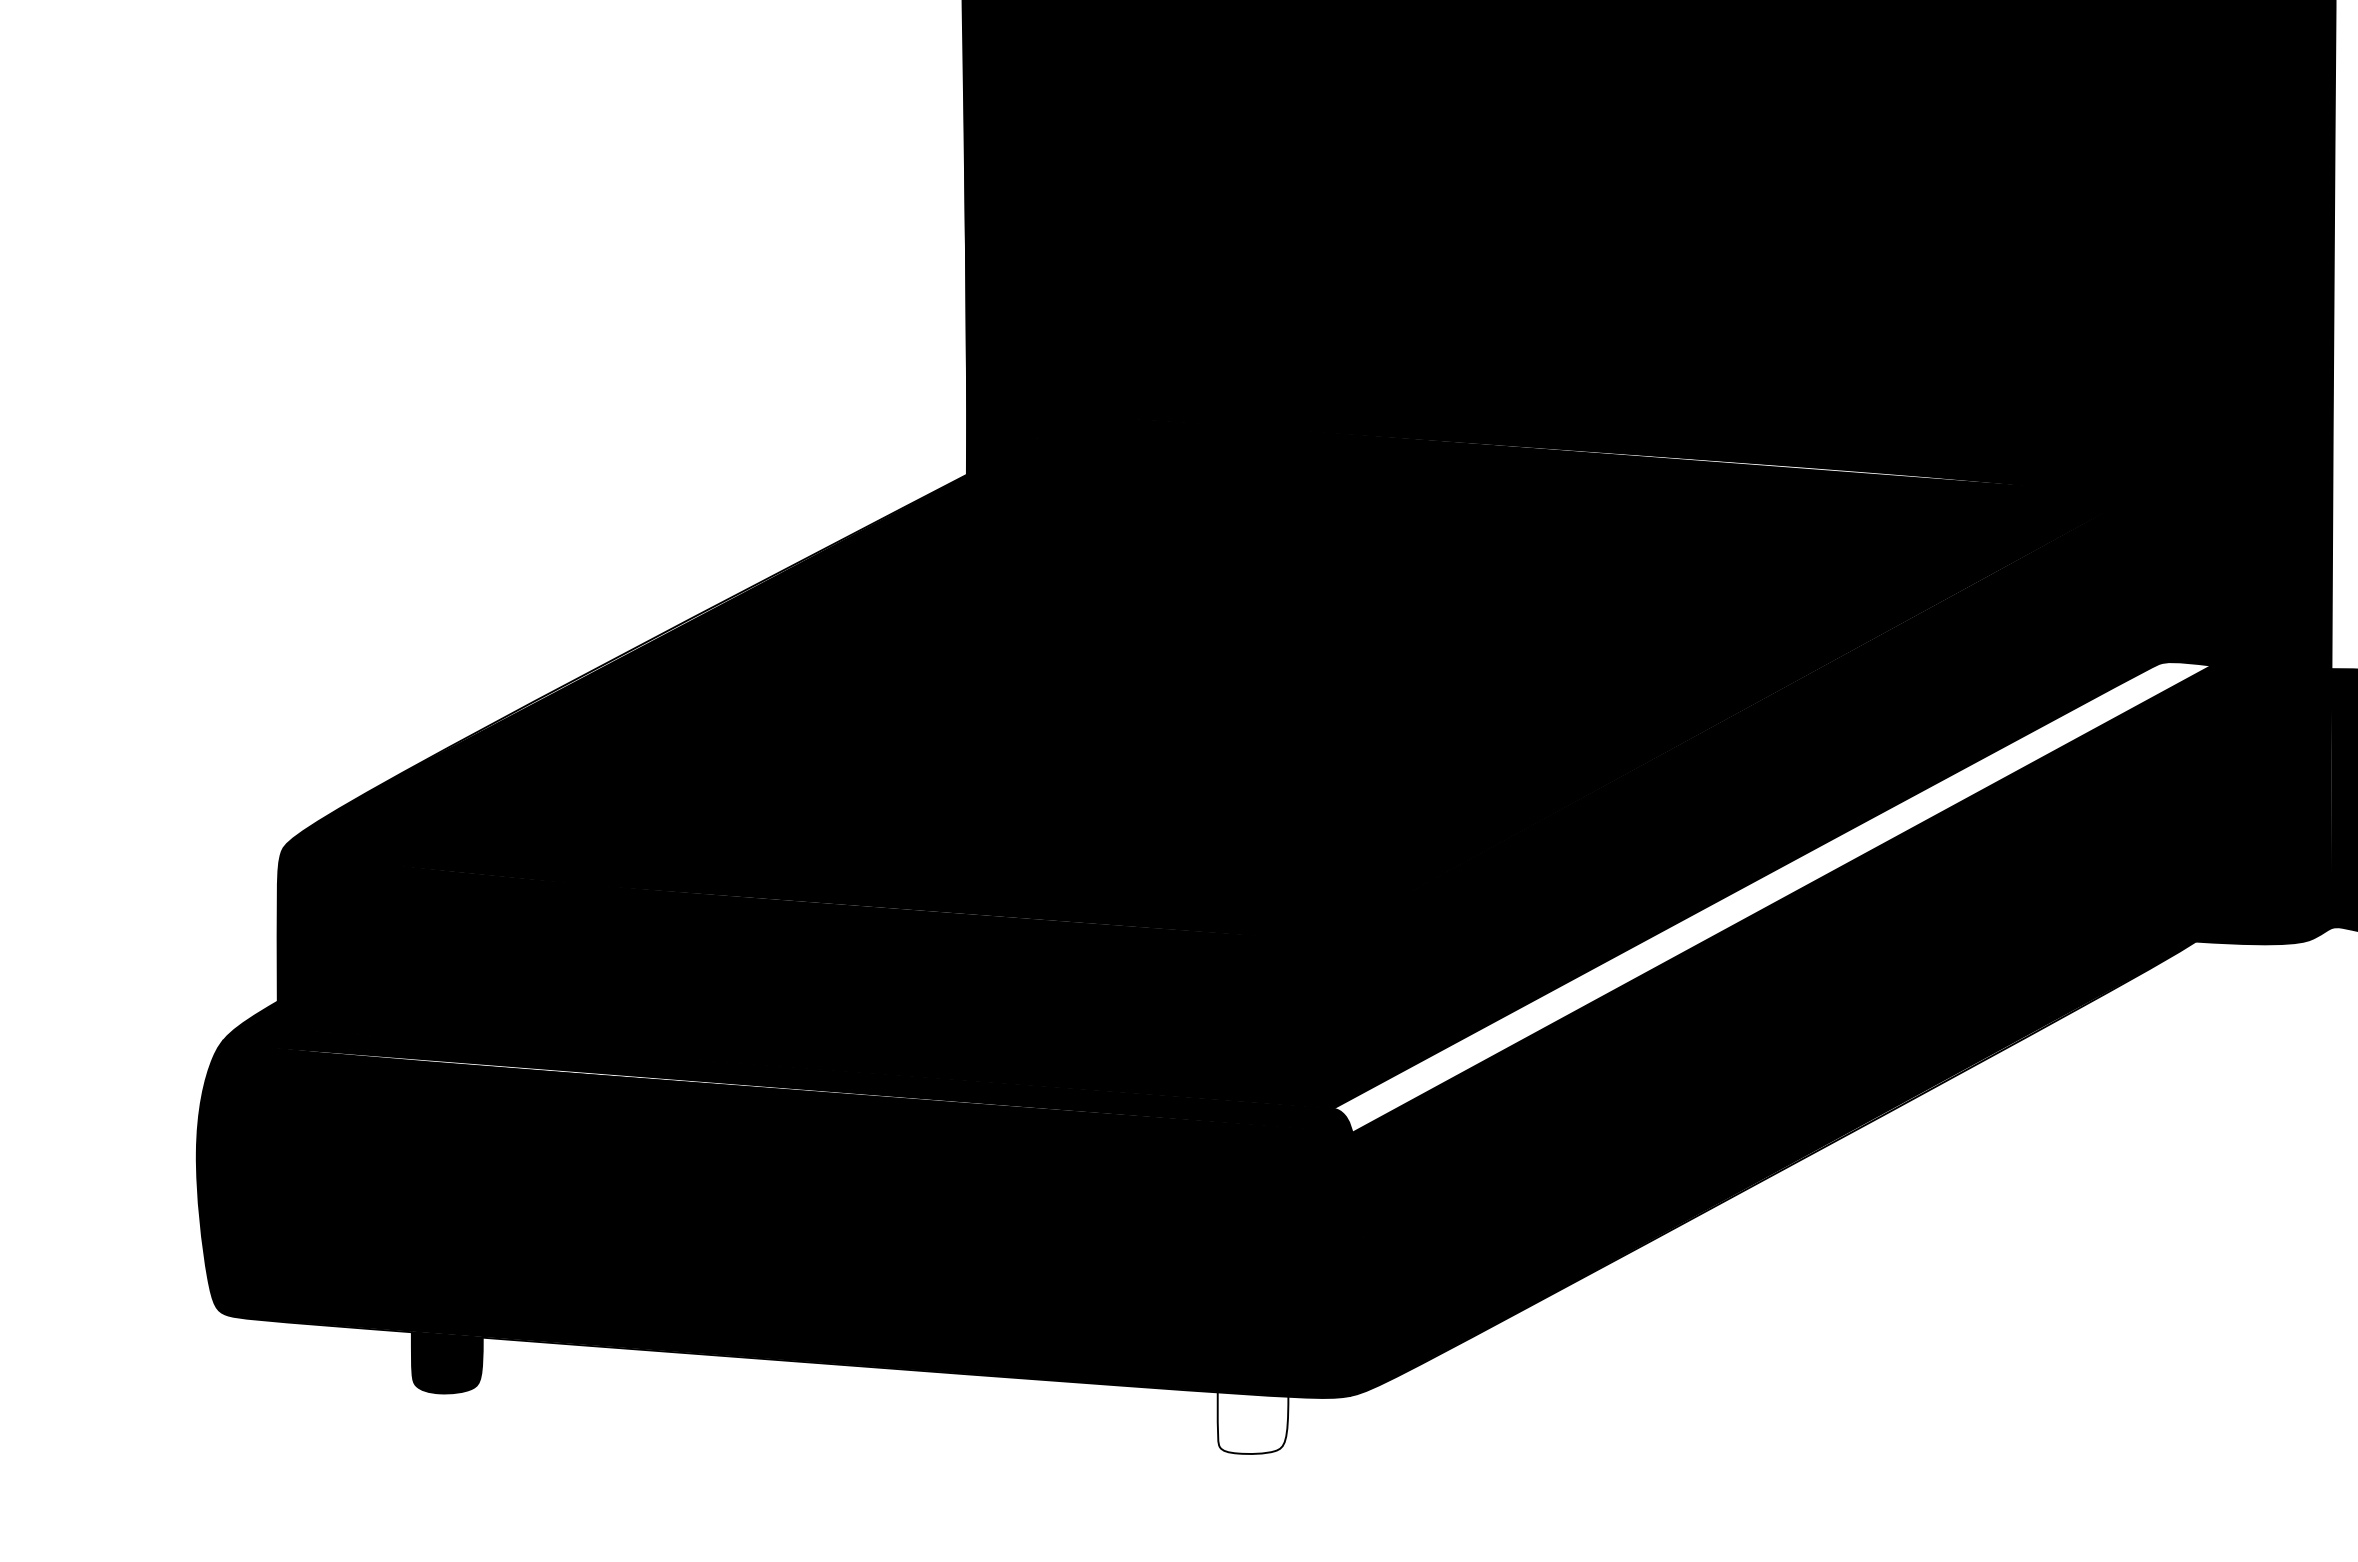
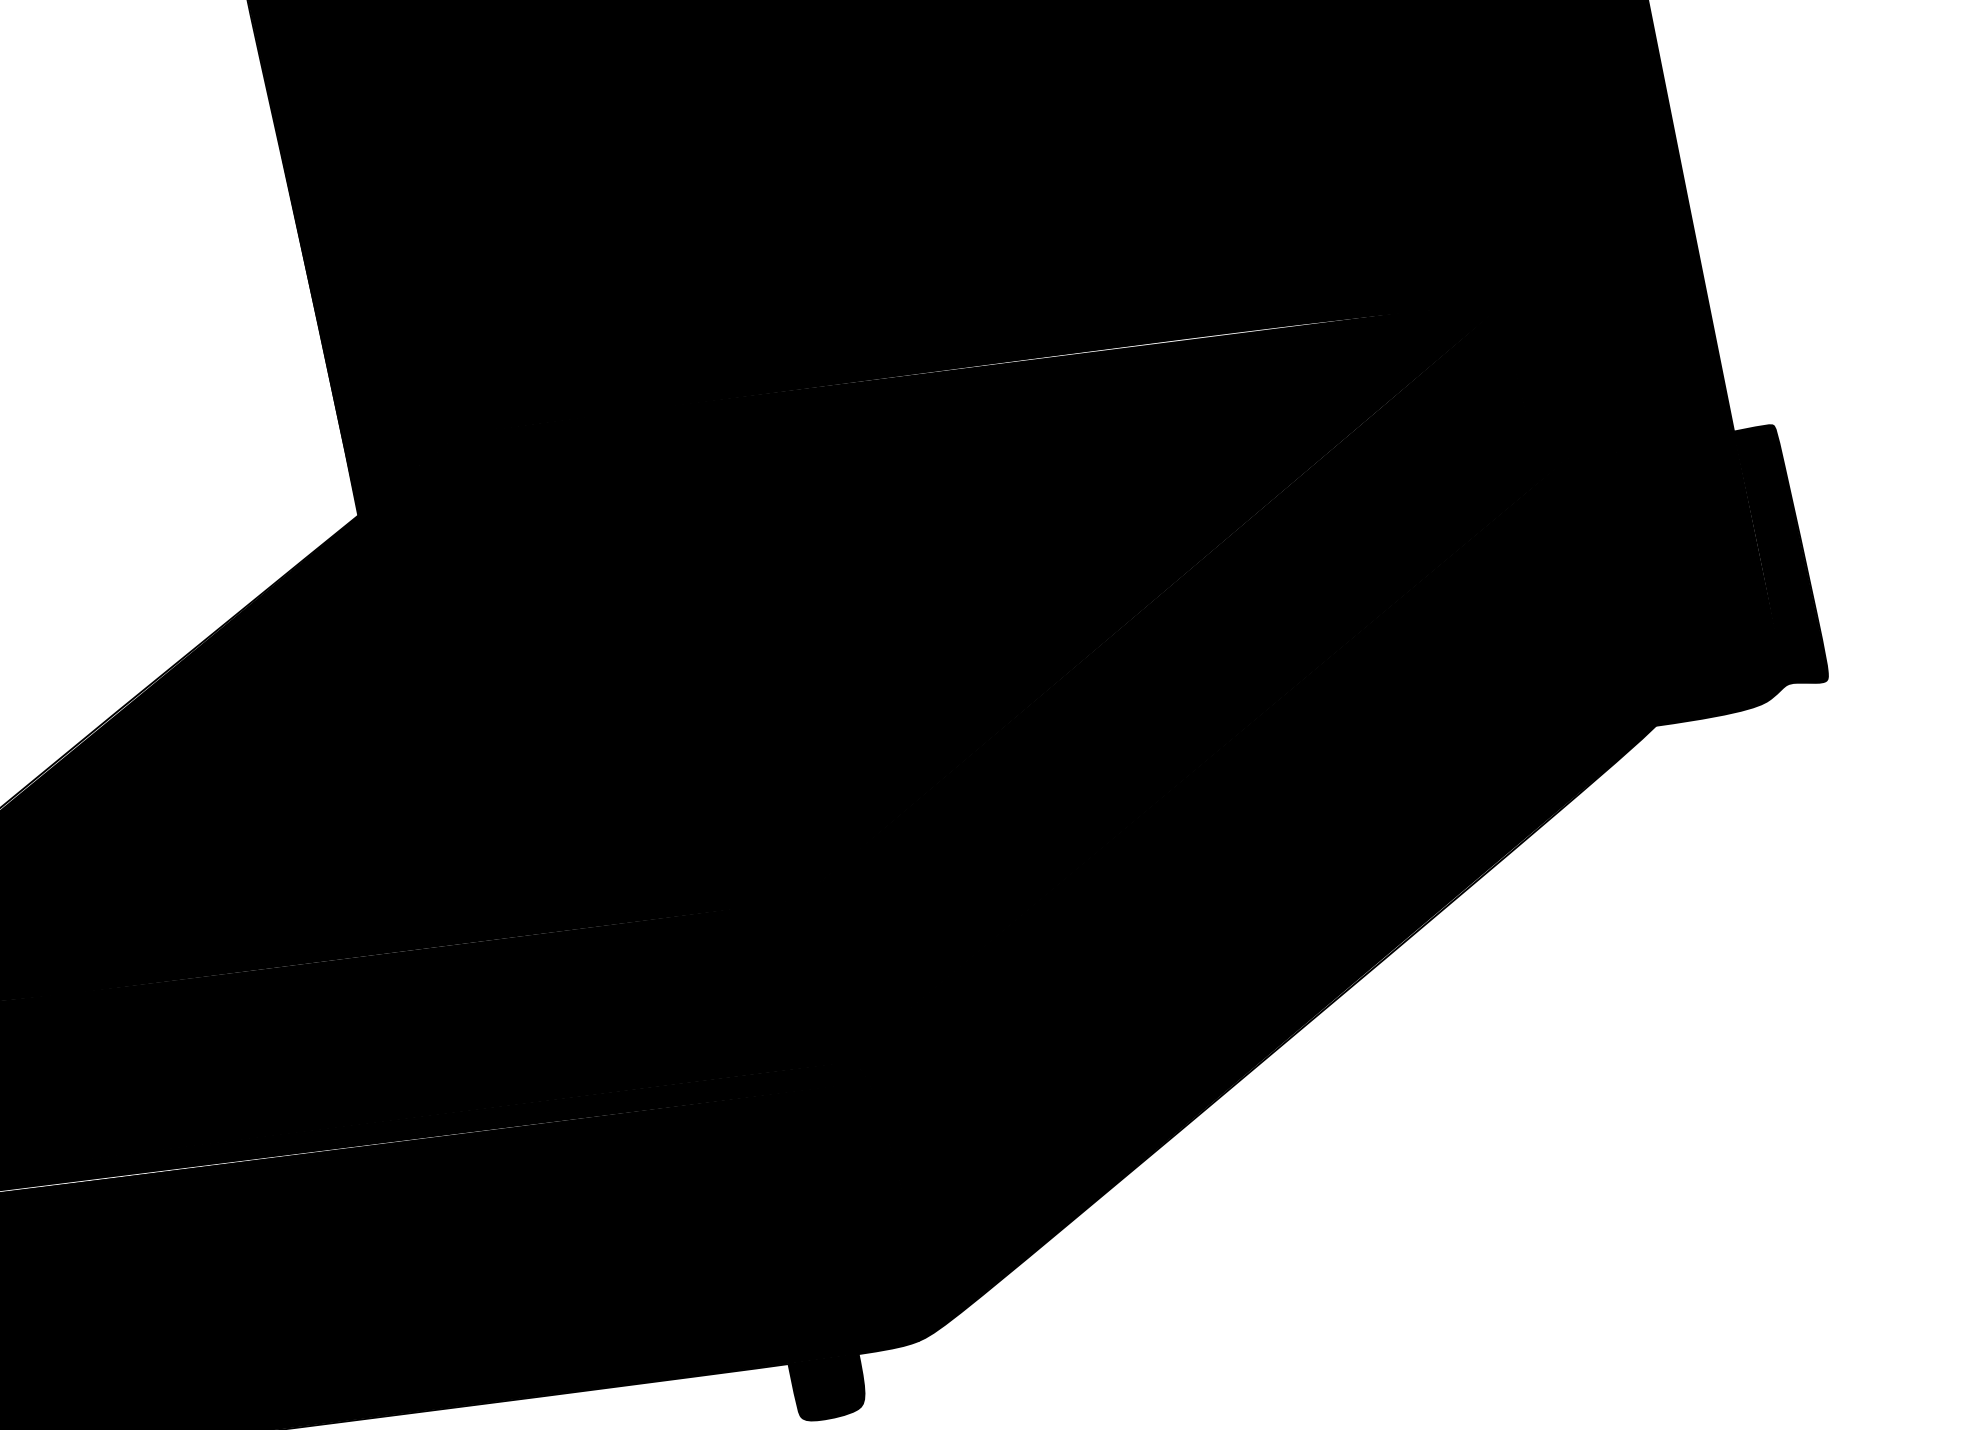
fill: (1772, 897) -> (1232, 767), added
fill: (1252, 1423) -> (828, 1387), added

